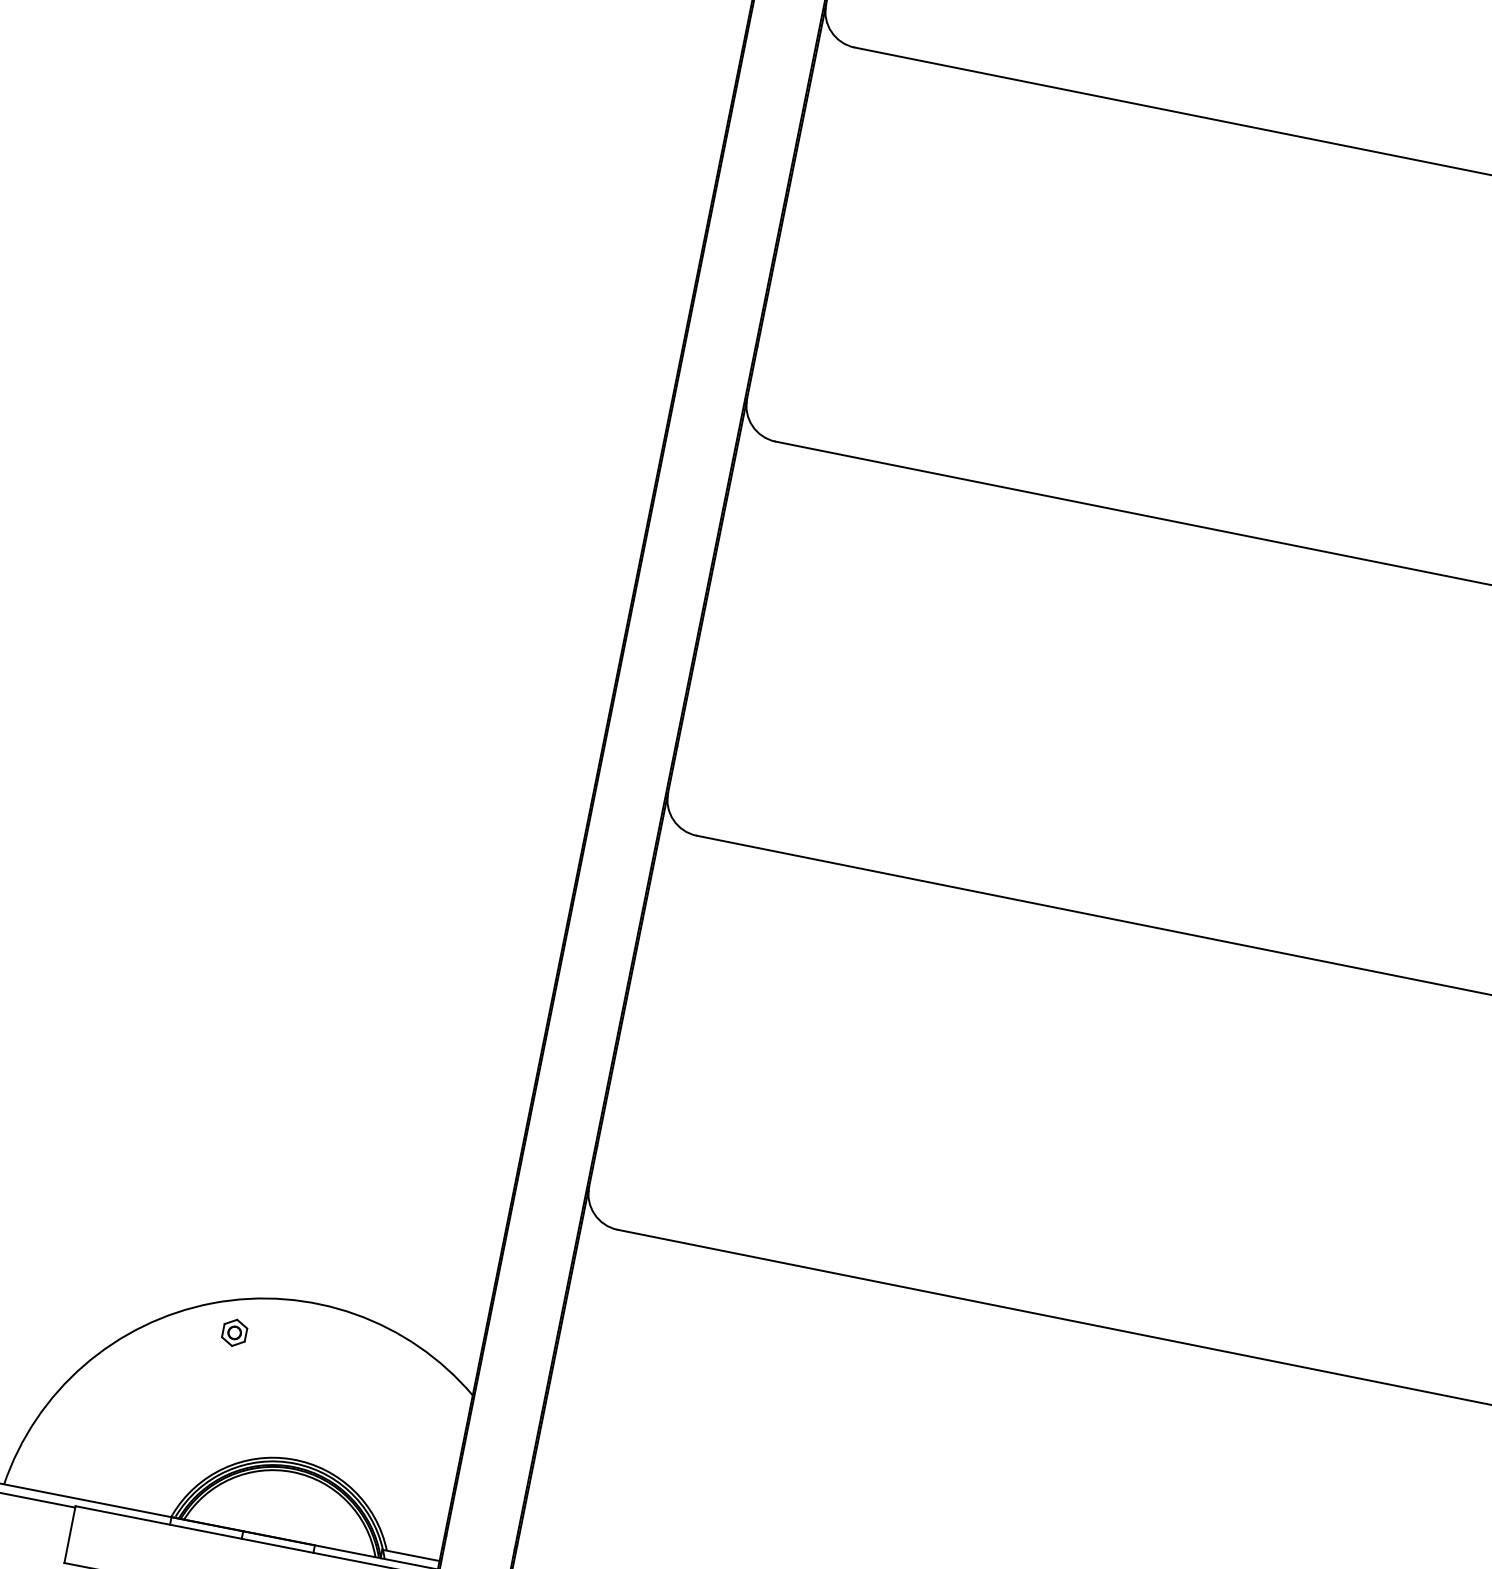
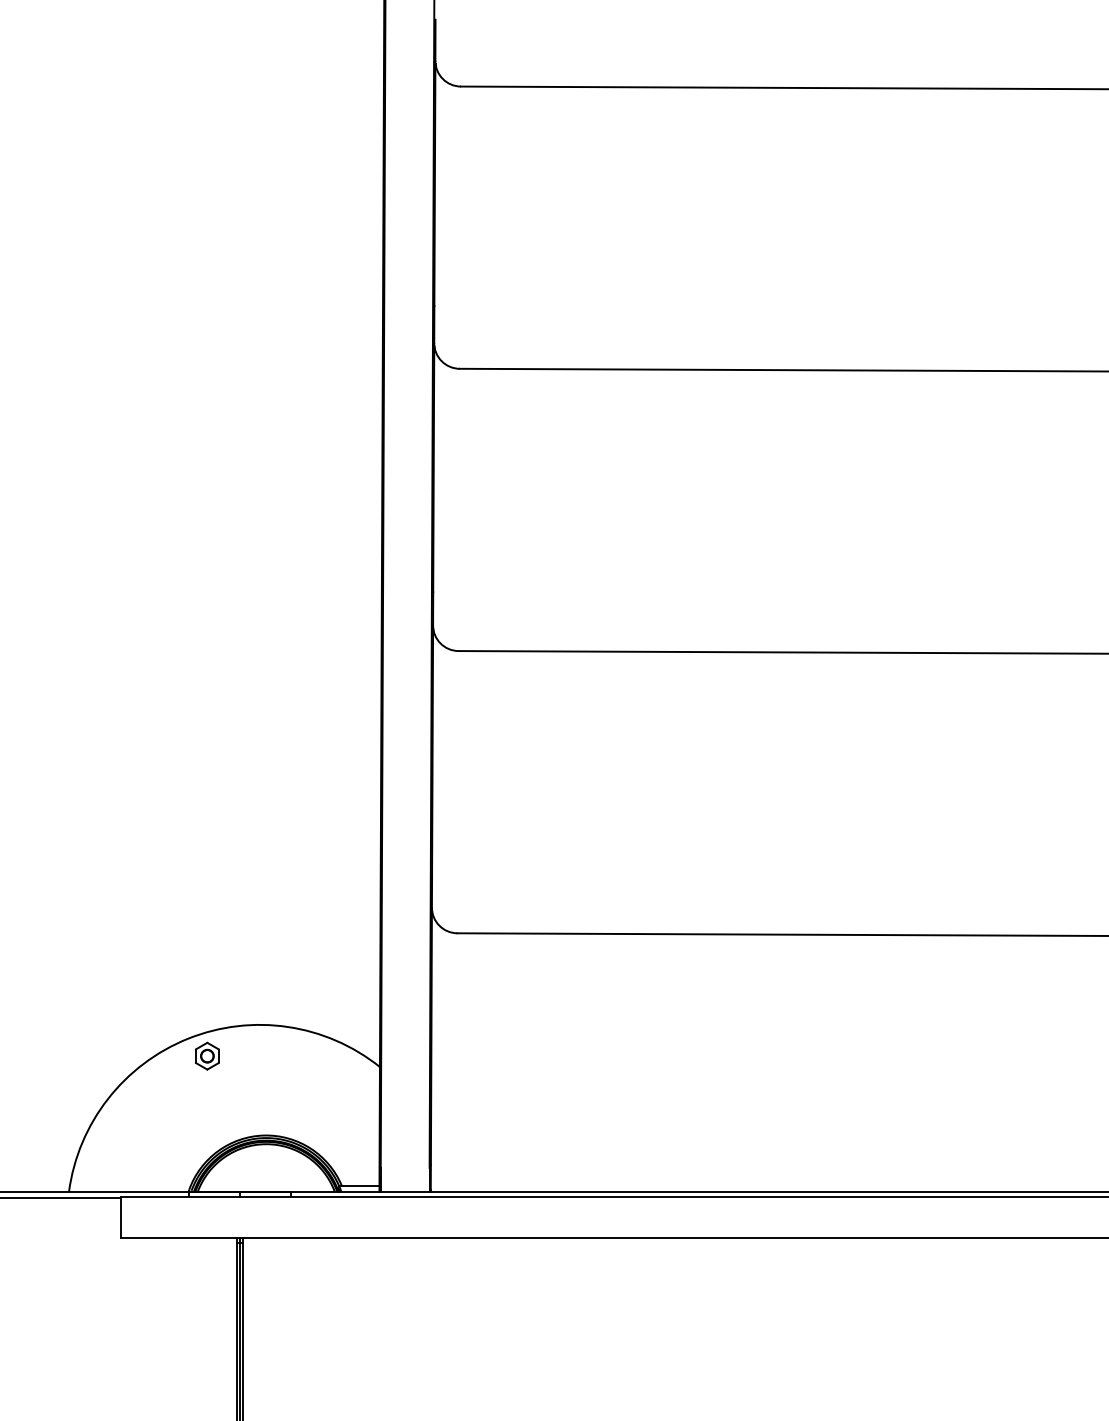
part: (234, 1332) -> (207, 1055), size x1.43

